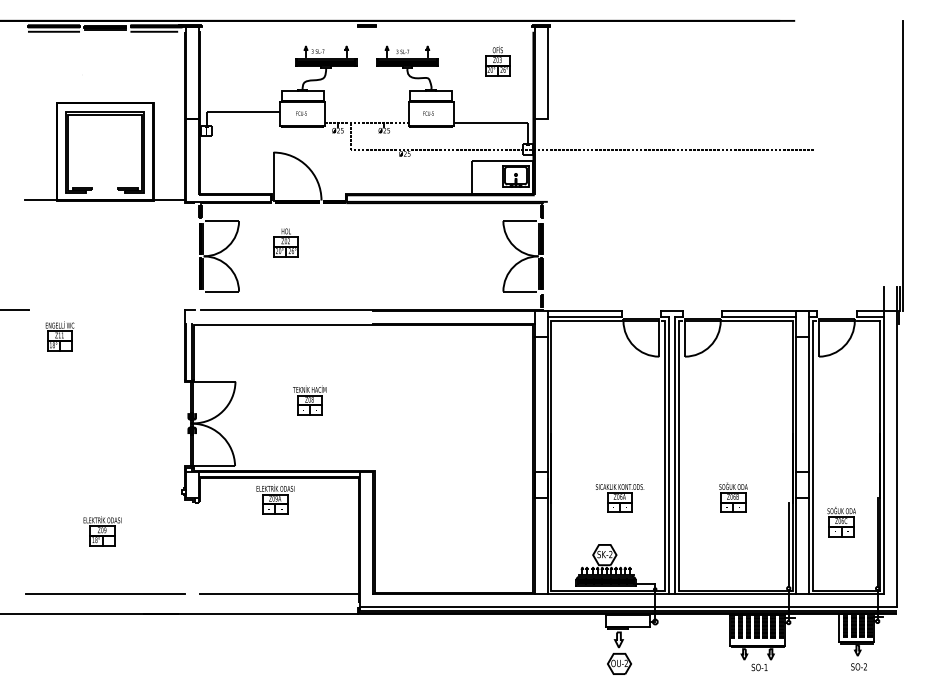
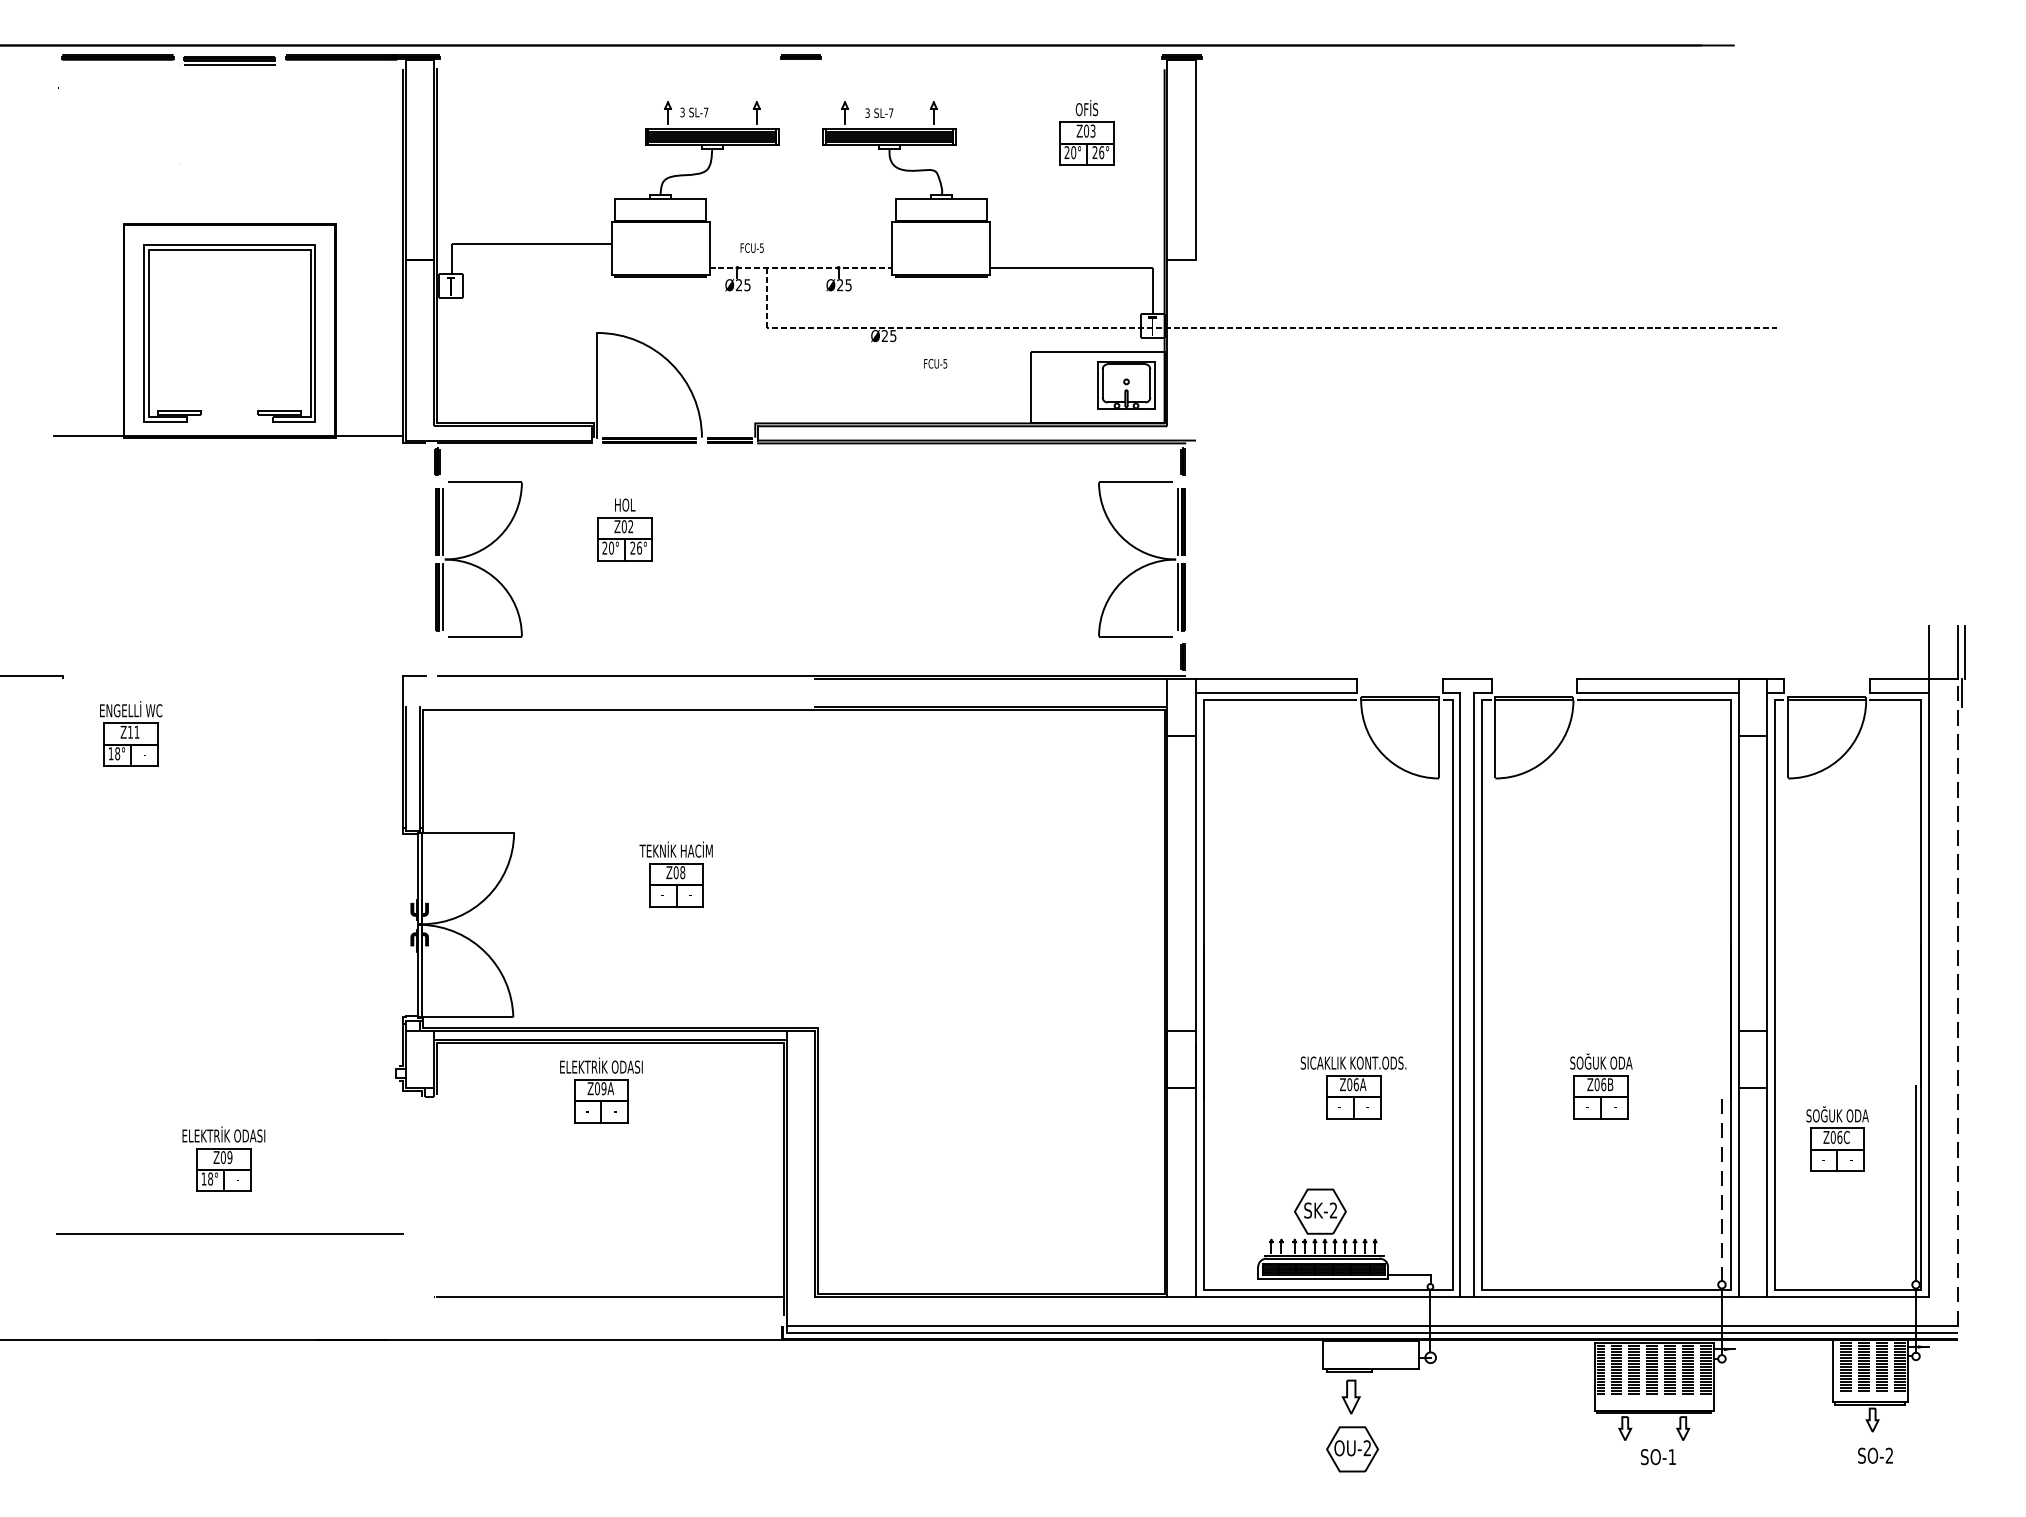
line: (53, 31) -> (116, 68), removed
line: (154, 31) -> (337, 68), removed
text: (301, 113) -> (752, 247), moved
text: (428, 113) -> (935, 363), moved
line: (903, 165) -> (1972, 361), removed
line: (896, 458) -> (1957, 1000), solid -> dashed
line: (788, 545) -> (1721, 1190), solid -> dashed
line: (105, 593) -> (230, 1232), moved

